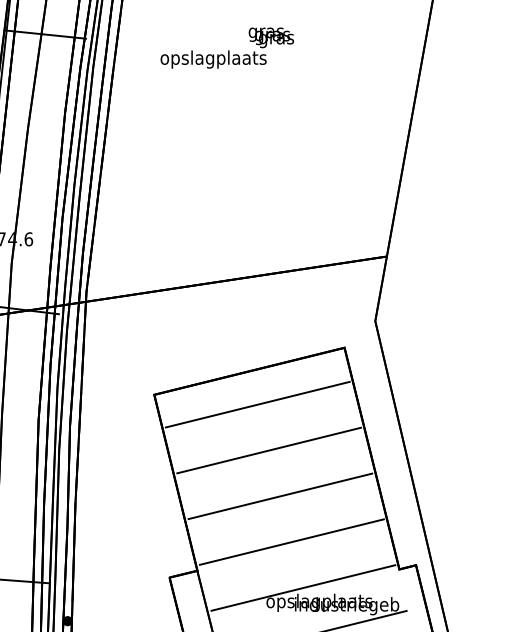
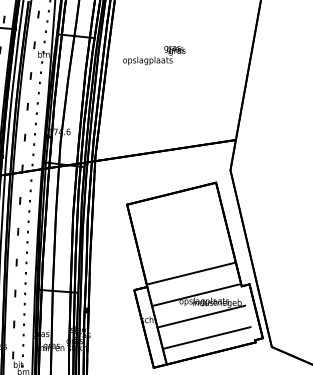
text: (227, 47) -> (154, 55), moved
line: (257, 402) -> (175, 208), removed
line: (268, 450) -> (180, 230), removed
line: (281, 494) -> (186, 251), removed

